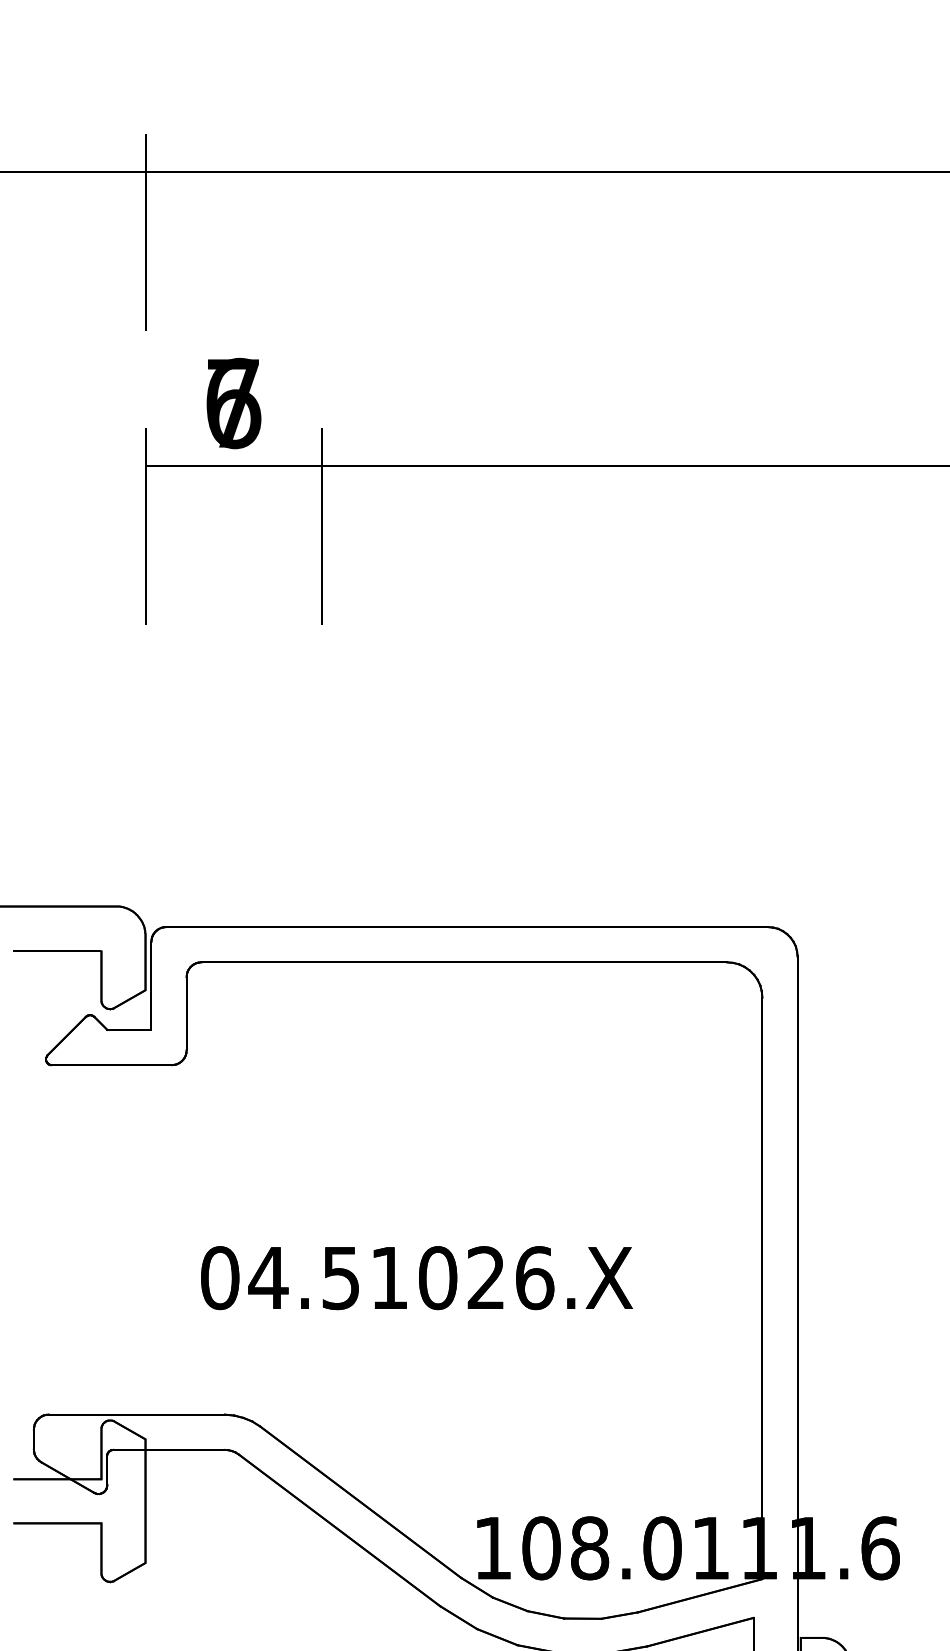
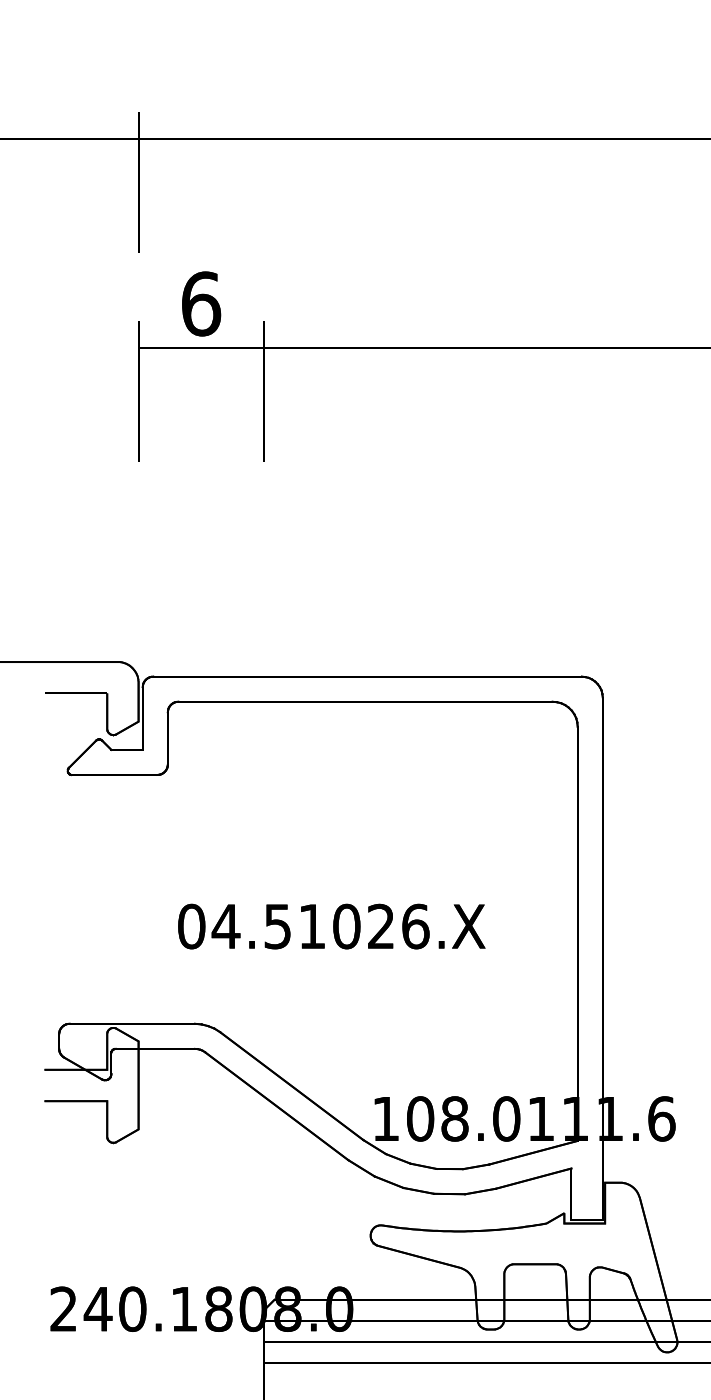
text: (233, 402) -> (201, 303), 7 -> 6

